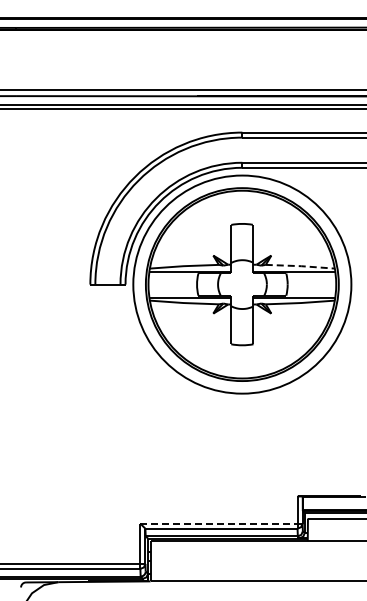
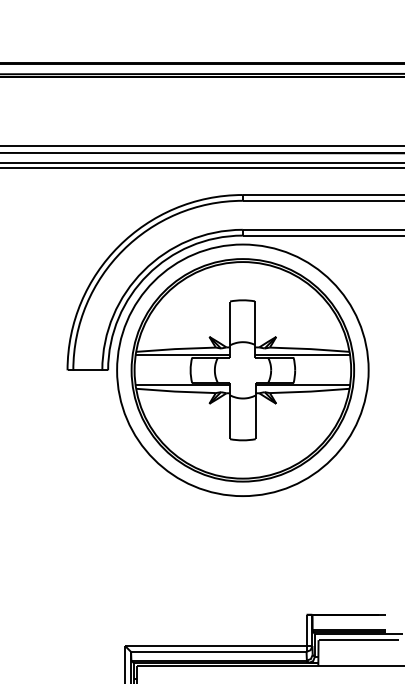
line: (301, 266) -> (311, 349), dashed -> solid
line: (218, 523) -> (215, 645), dashed -> solid

